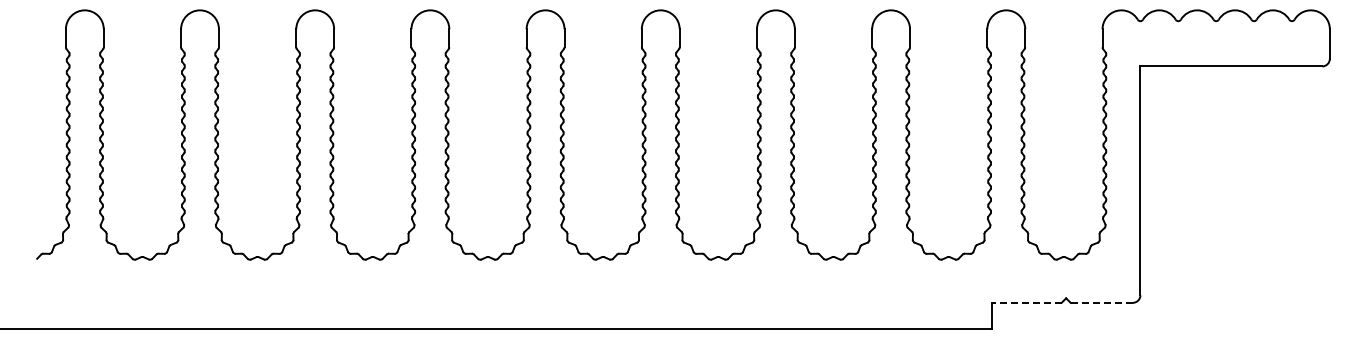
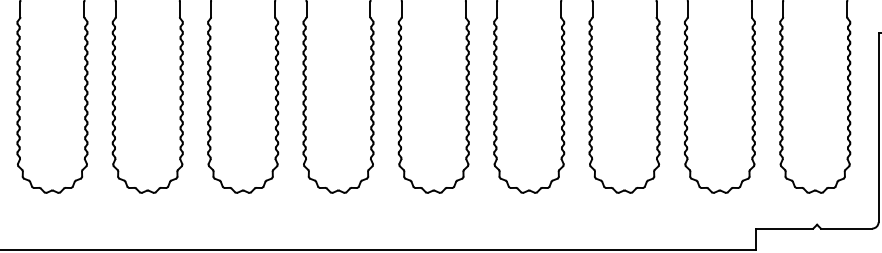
line: (1026, 302) -> (784, 228), dashed -> solid
line: (1101, 302) -> (846, 228), dashed -> solid

